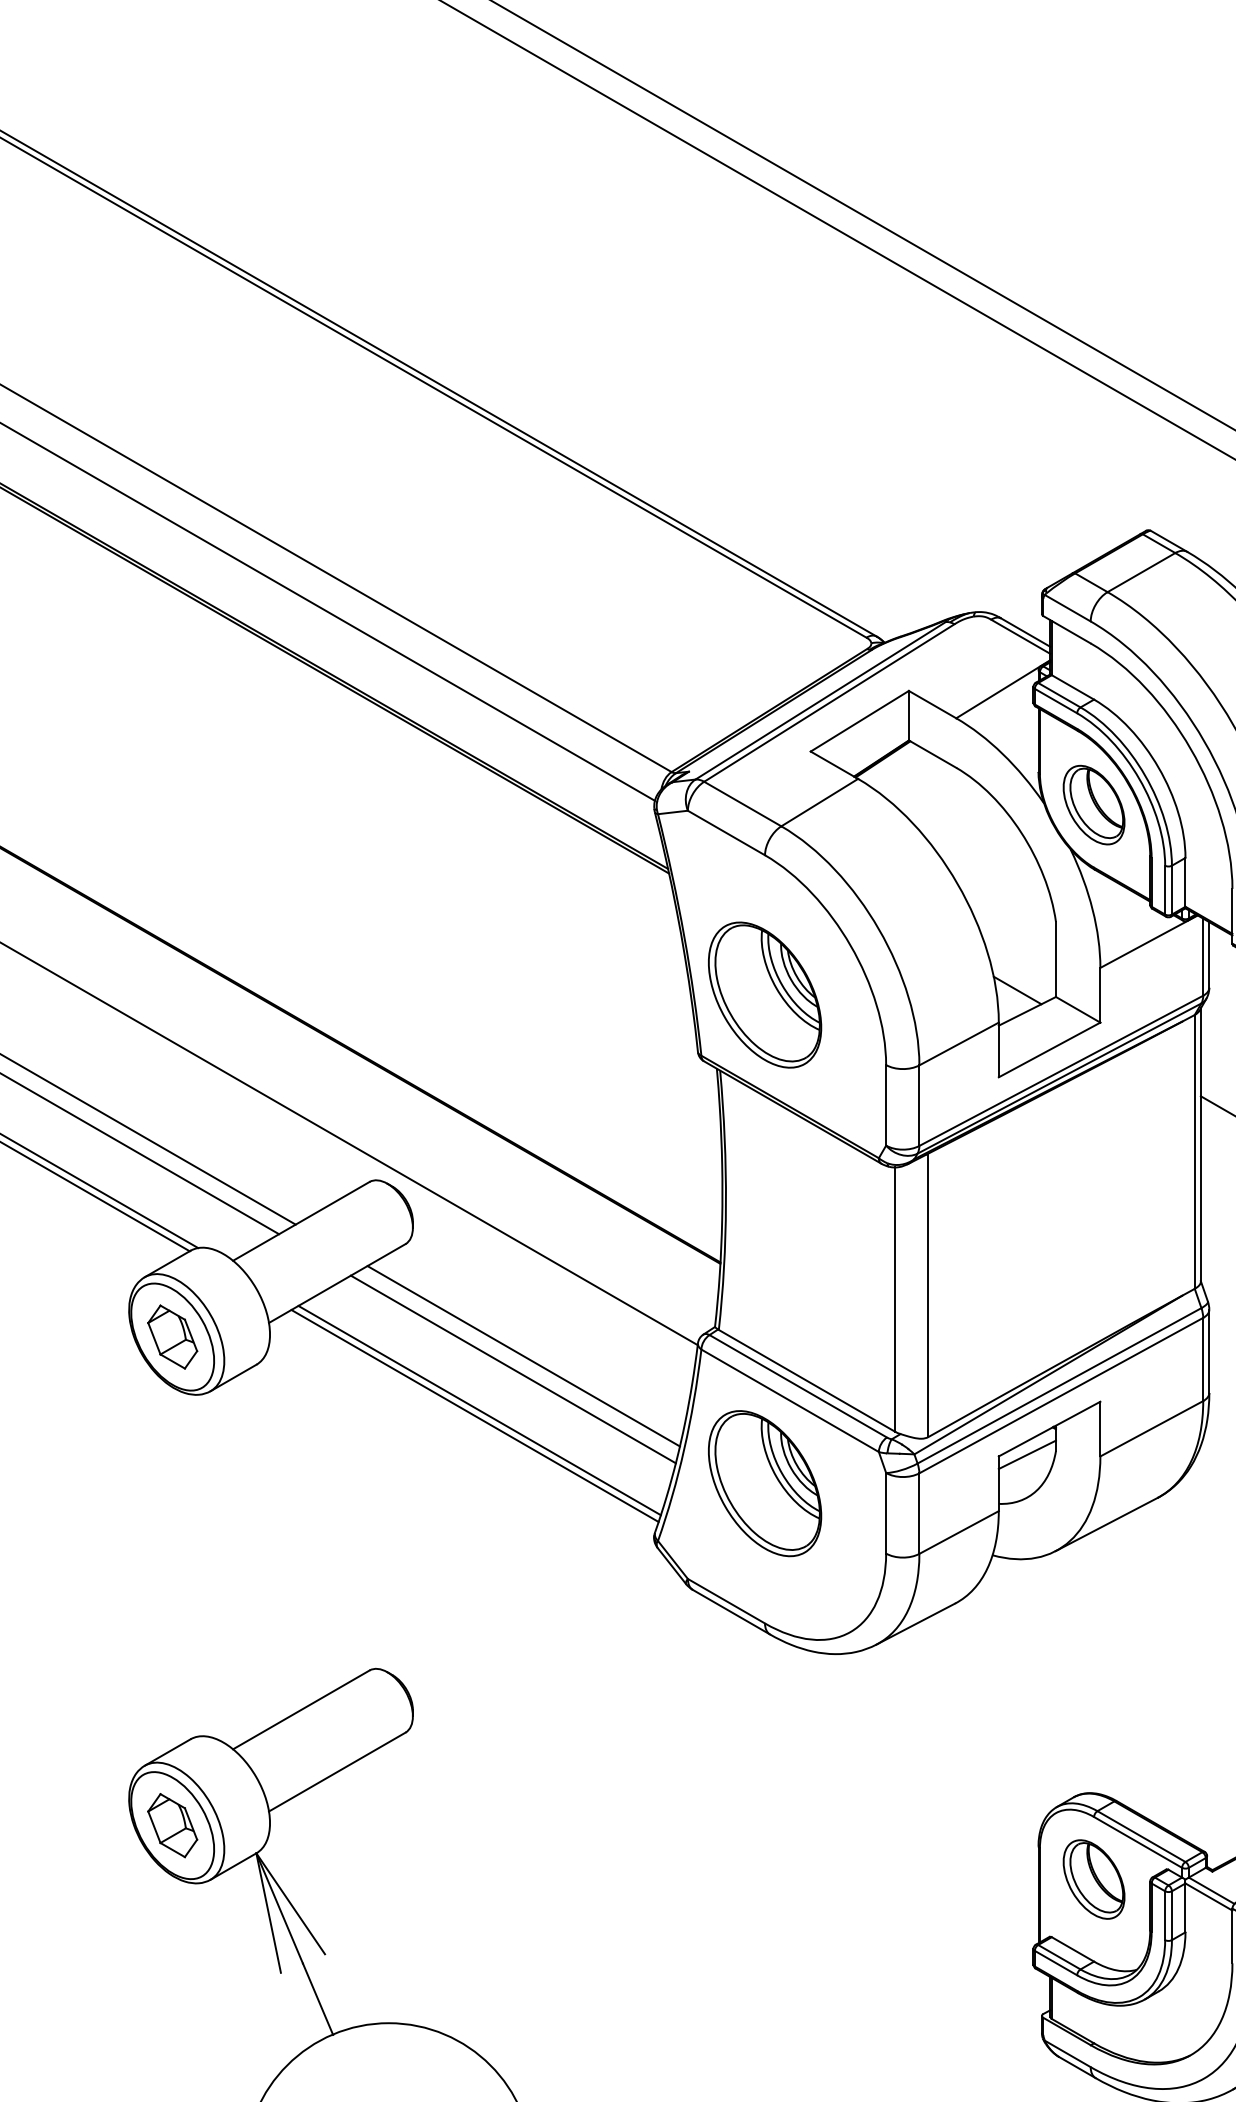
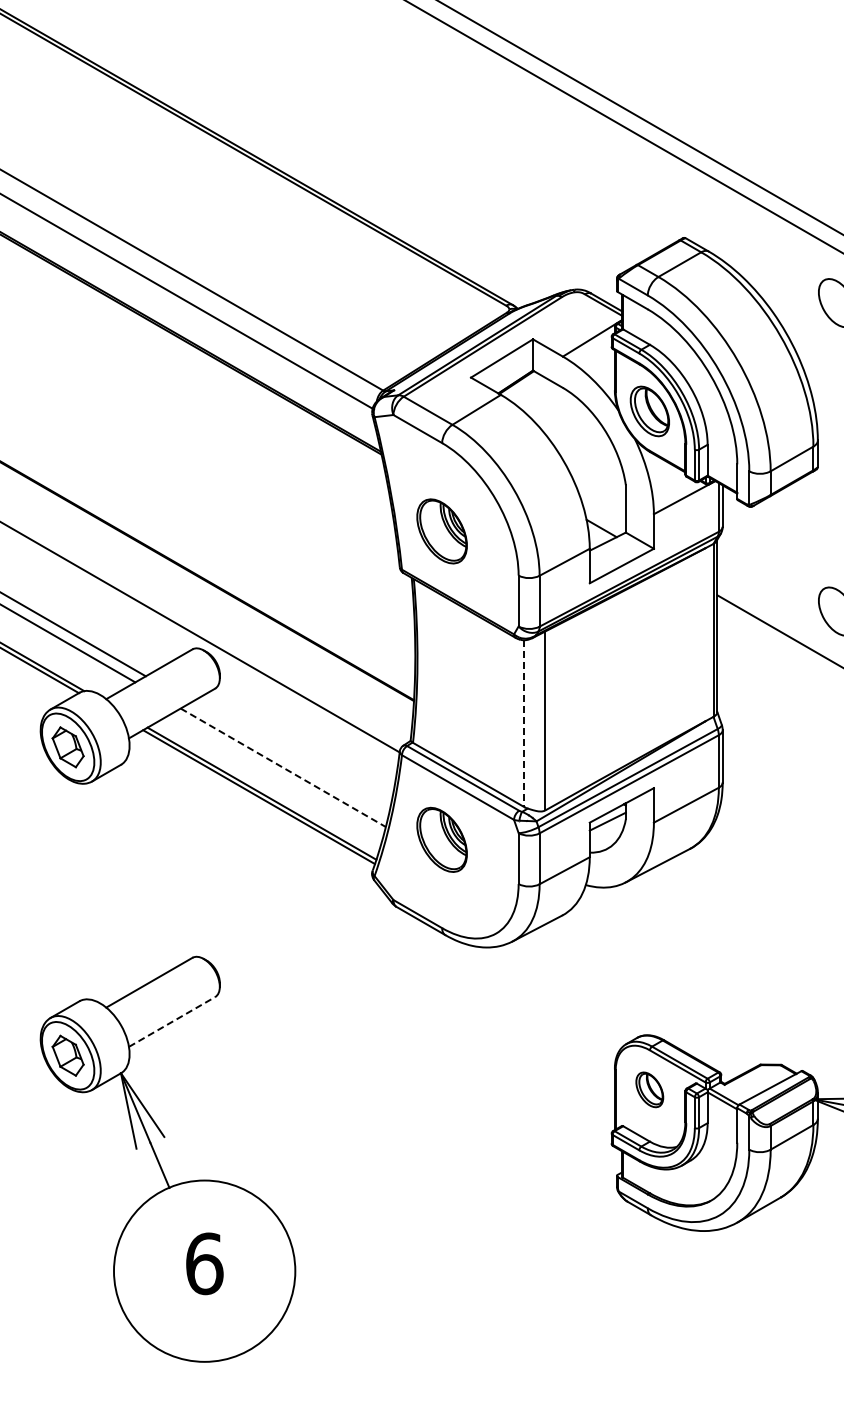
part: (763, 995) -> (441, 531), size x0.7
line: (895, 1300) -> (524, 724), solid -> dashed
line: (523, 1356) -> (289, 759), removed
line: (513, 1370) -> (283, 768), solid -> dashed
part: (763, 1483) -> (441, 839), size x0.7
line: (337, 1771) -> (172, 1021), solid -> dashed
part: (1093, 1879) -> (649, 1089), size x0.7

